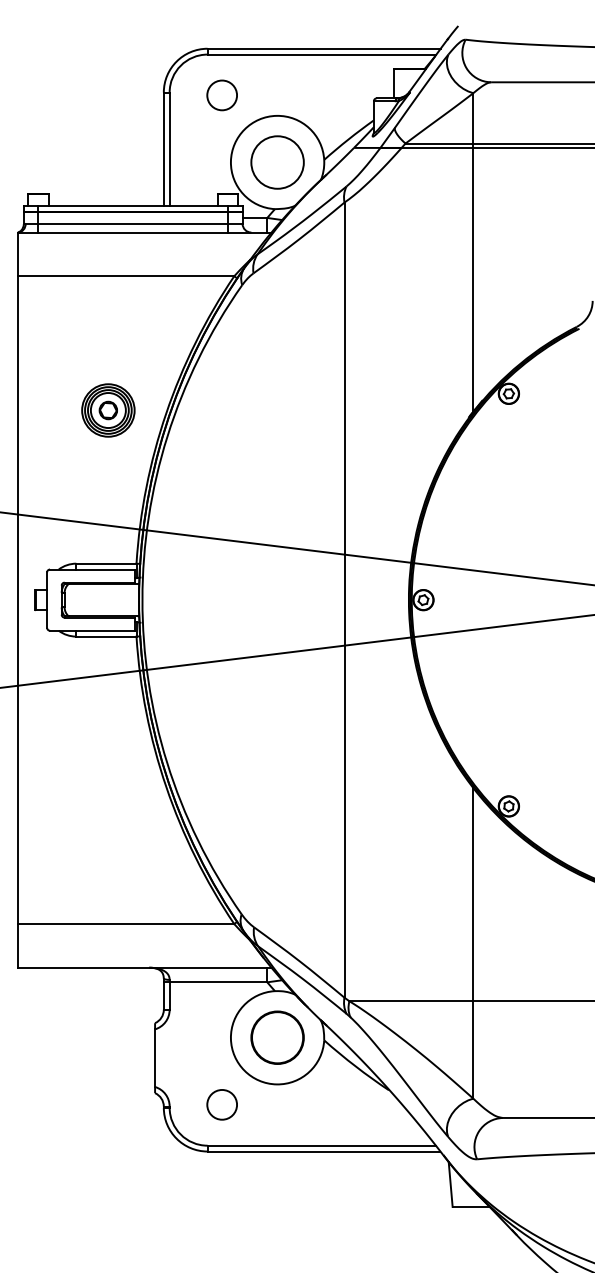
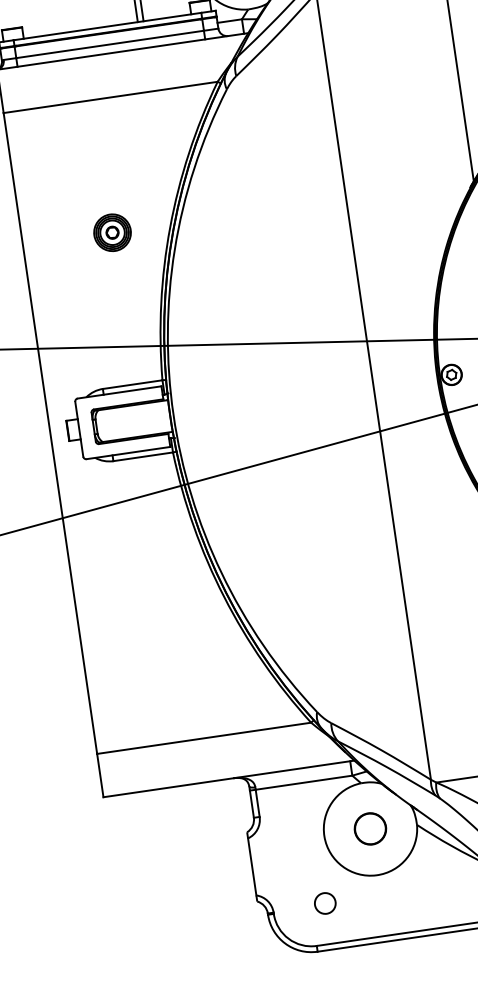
part: (108, 410) -> (112, 232), size x0.7
circle: (277, 1037) -> (370, 828), size x0.6
circle: (221, 1104) -> (324, 903), size x0.7

